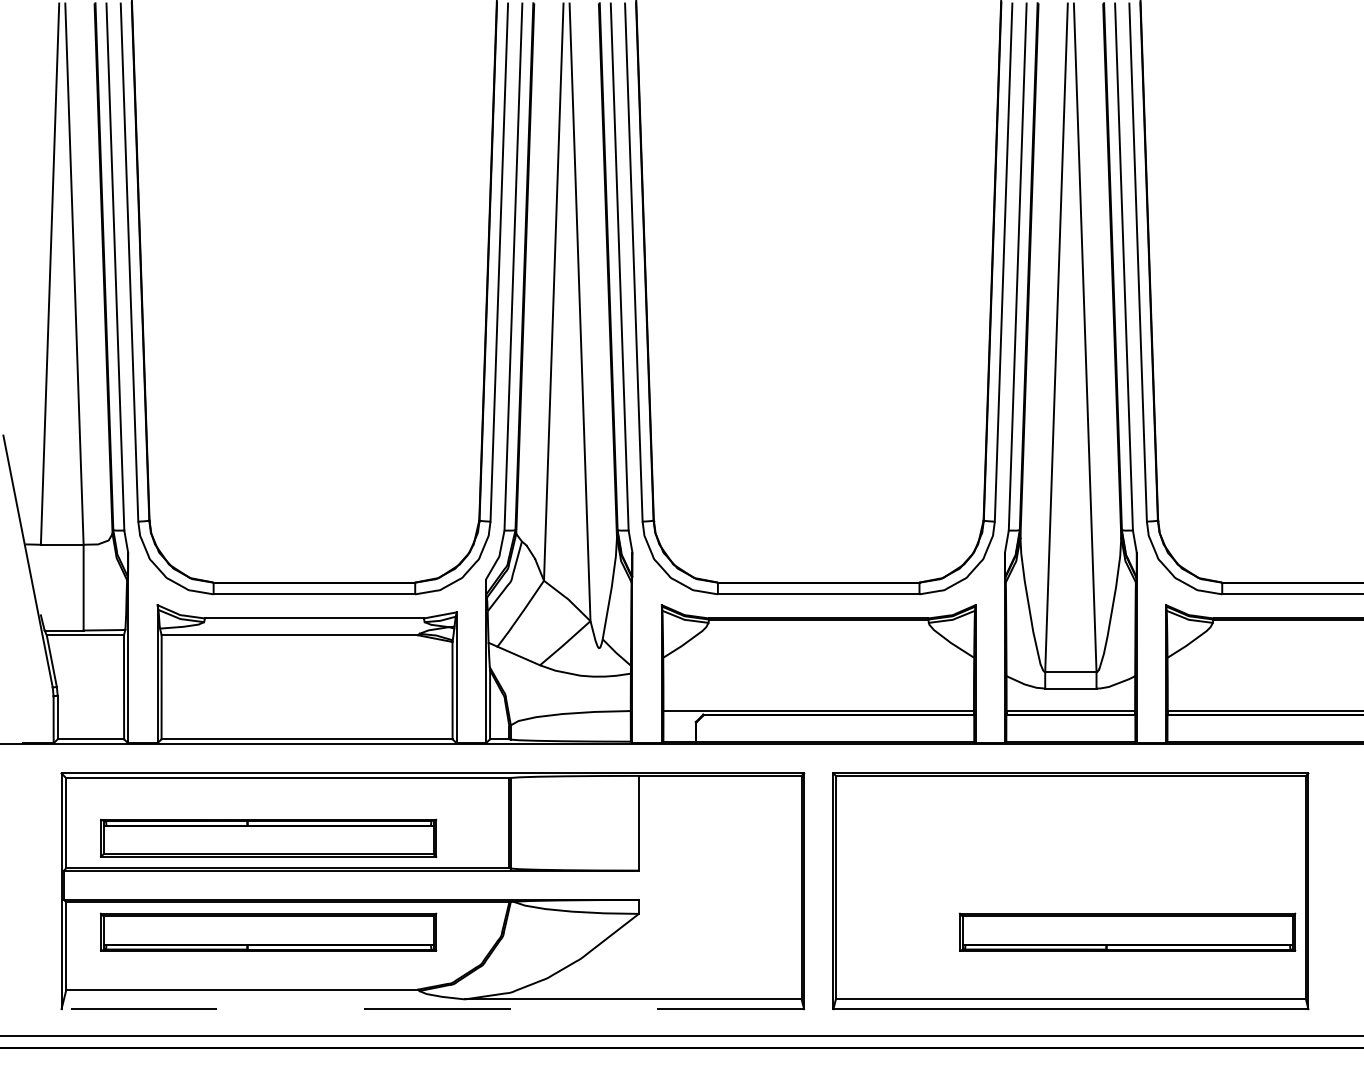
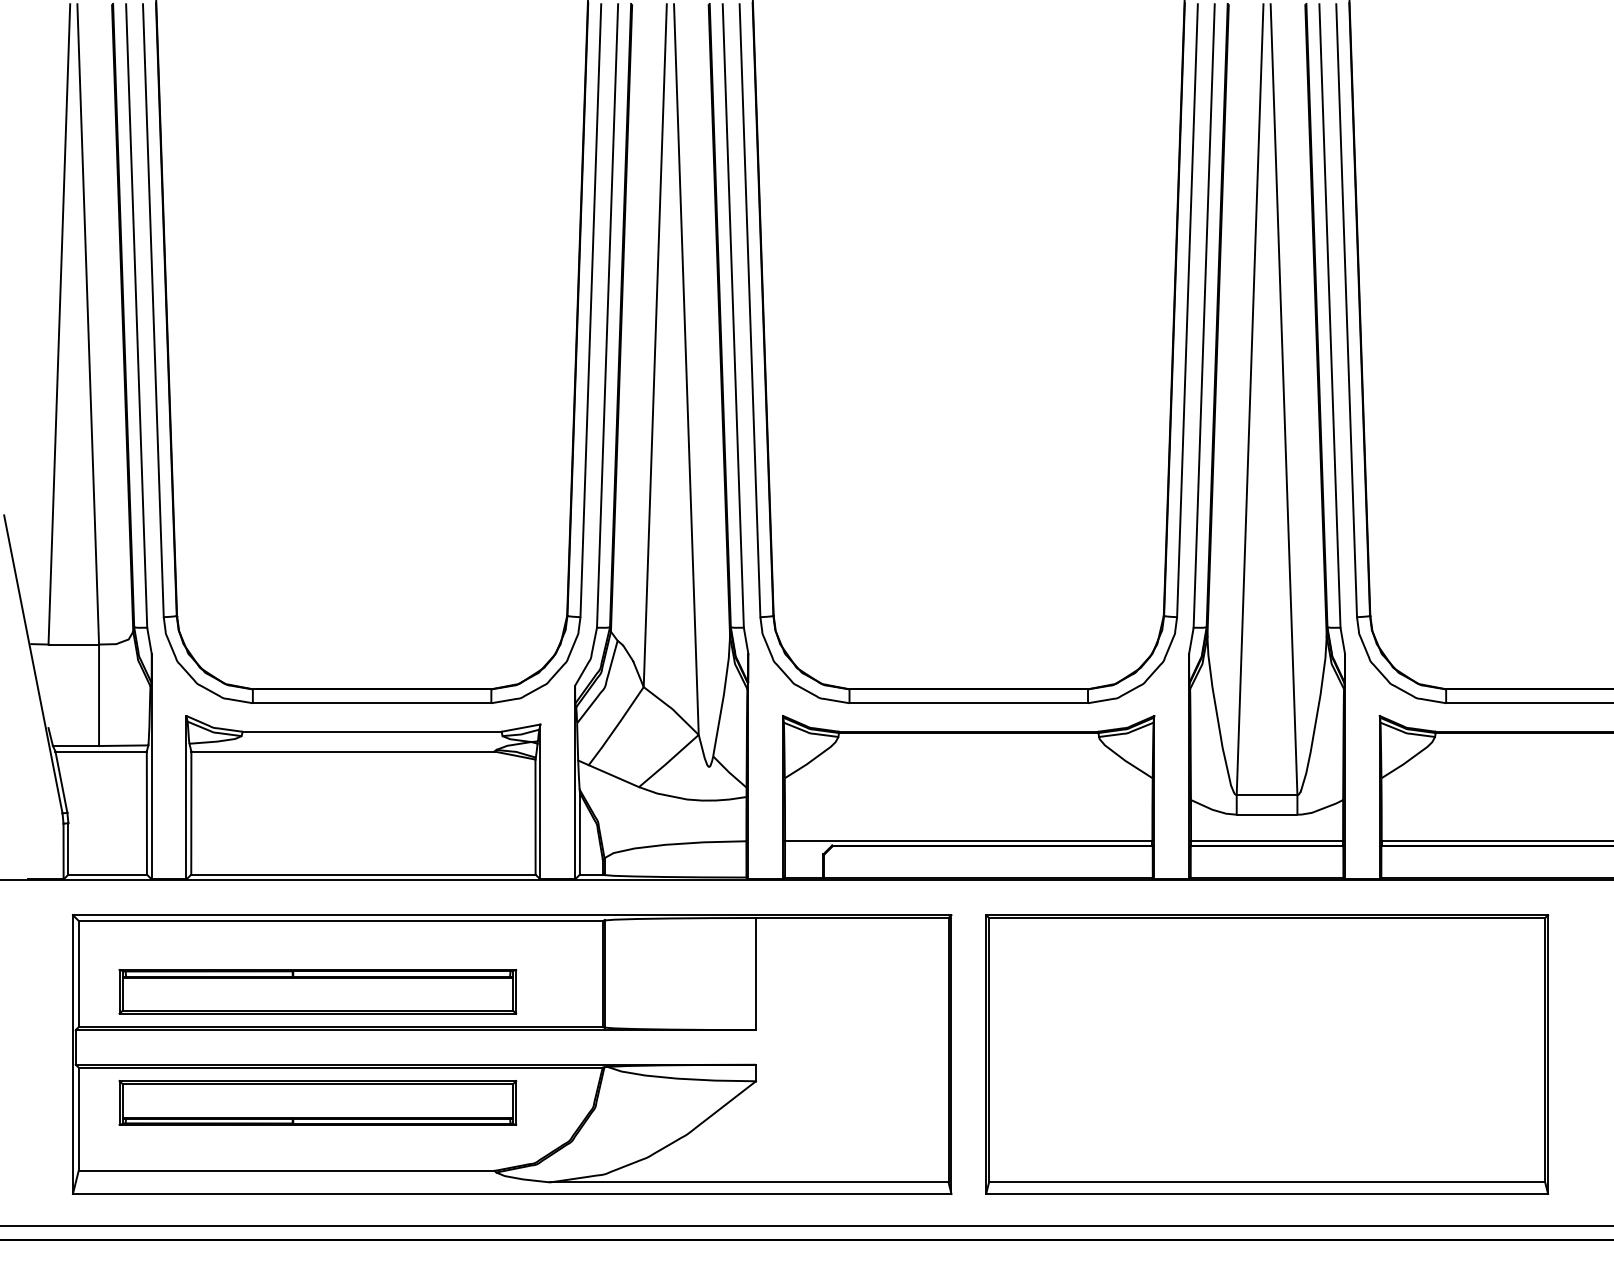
part: (1127, 931) -> (1334, 1102), removed
line: (432, 1009) -> (511, 1194), dashed -> solid

